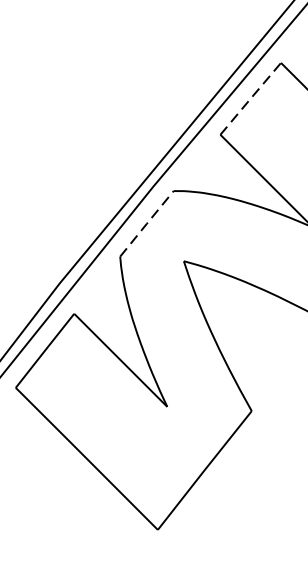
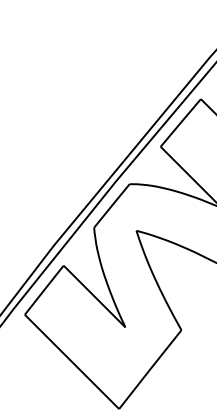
line: (250, 98) -> (180, 122), dashed -> solid
line: (146, 223) -> (111, 205), dashed -> solid

